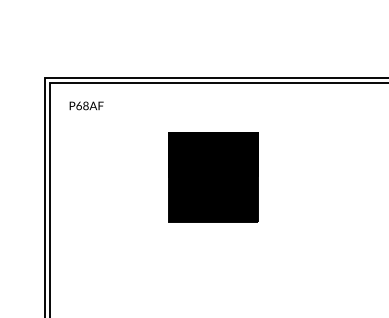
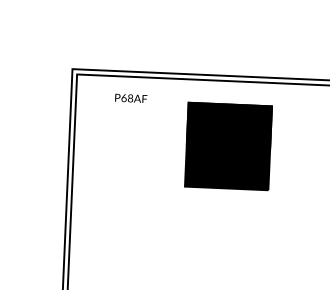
text: (86, 105) -> (131, 98), moved
part: (213, 177) -> (228, 146), moved

